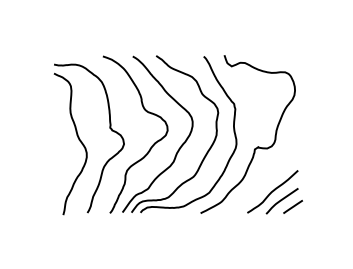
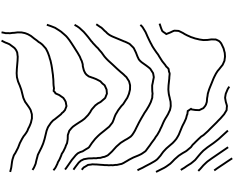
curve: (268, 176) -> (200, 136), added

